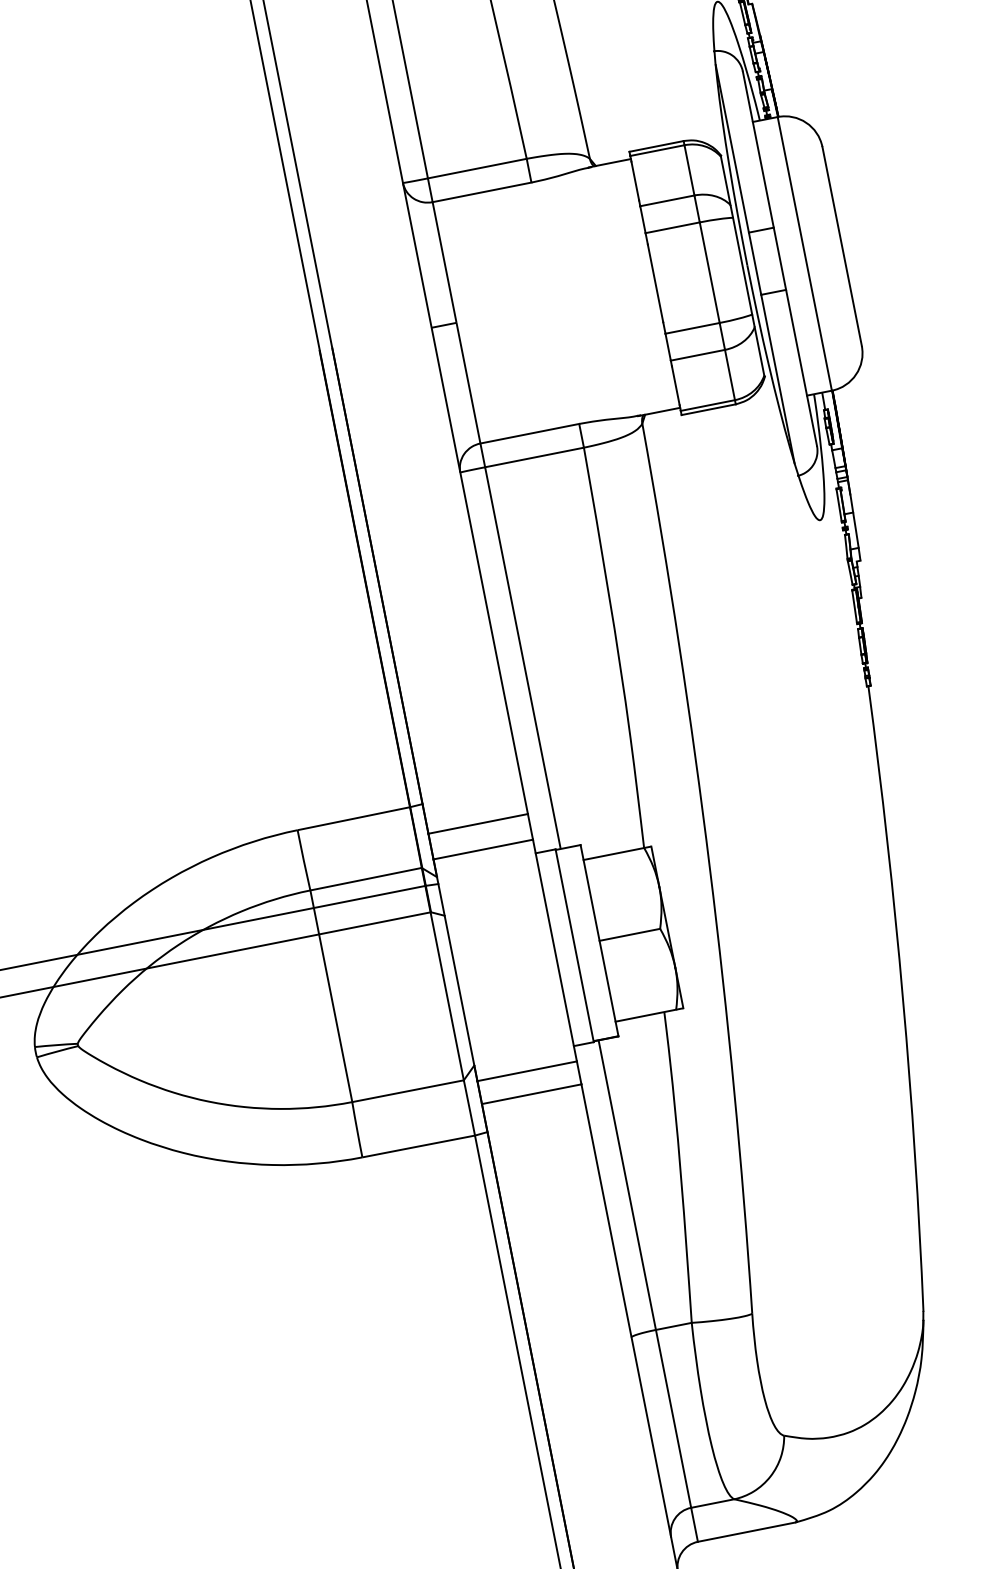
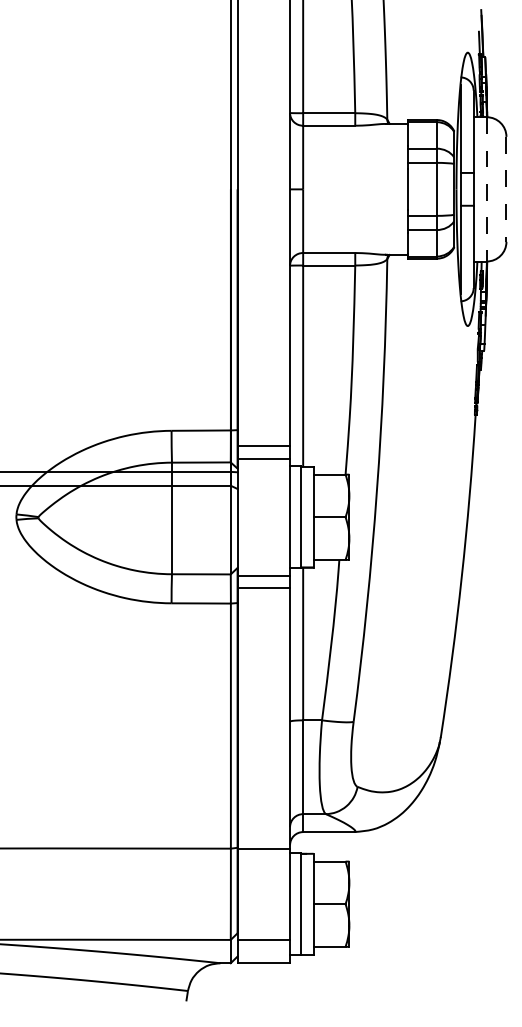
line: (842, 246) -> (506, 189), solid -> dashed
line: (804, 254) -> (486, 189), solid -> dashed

